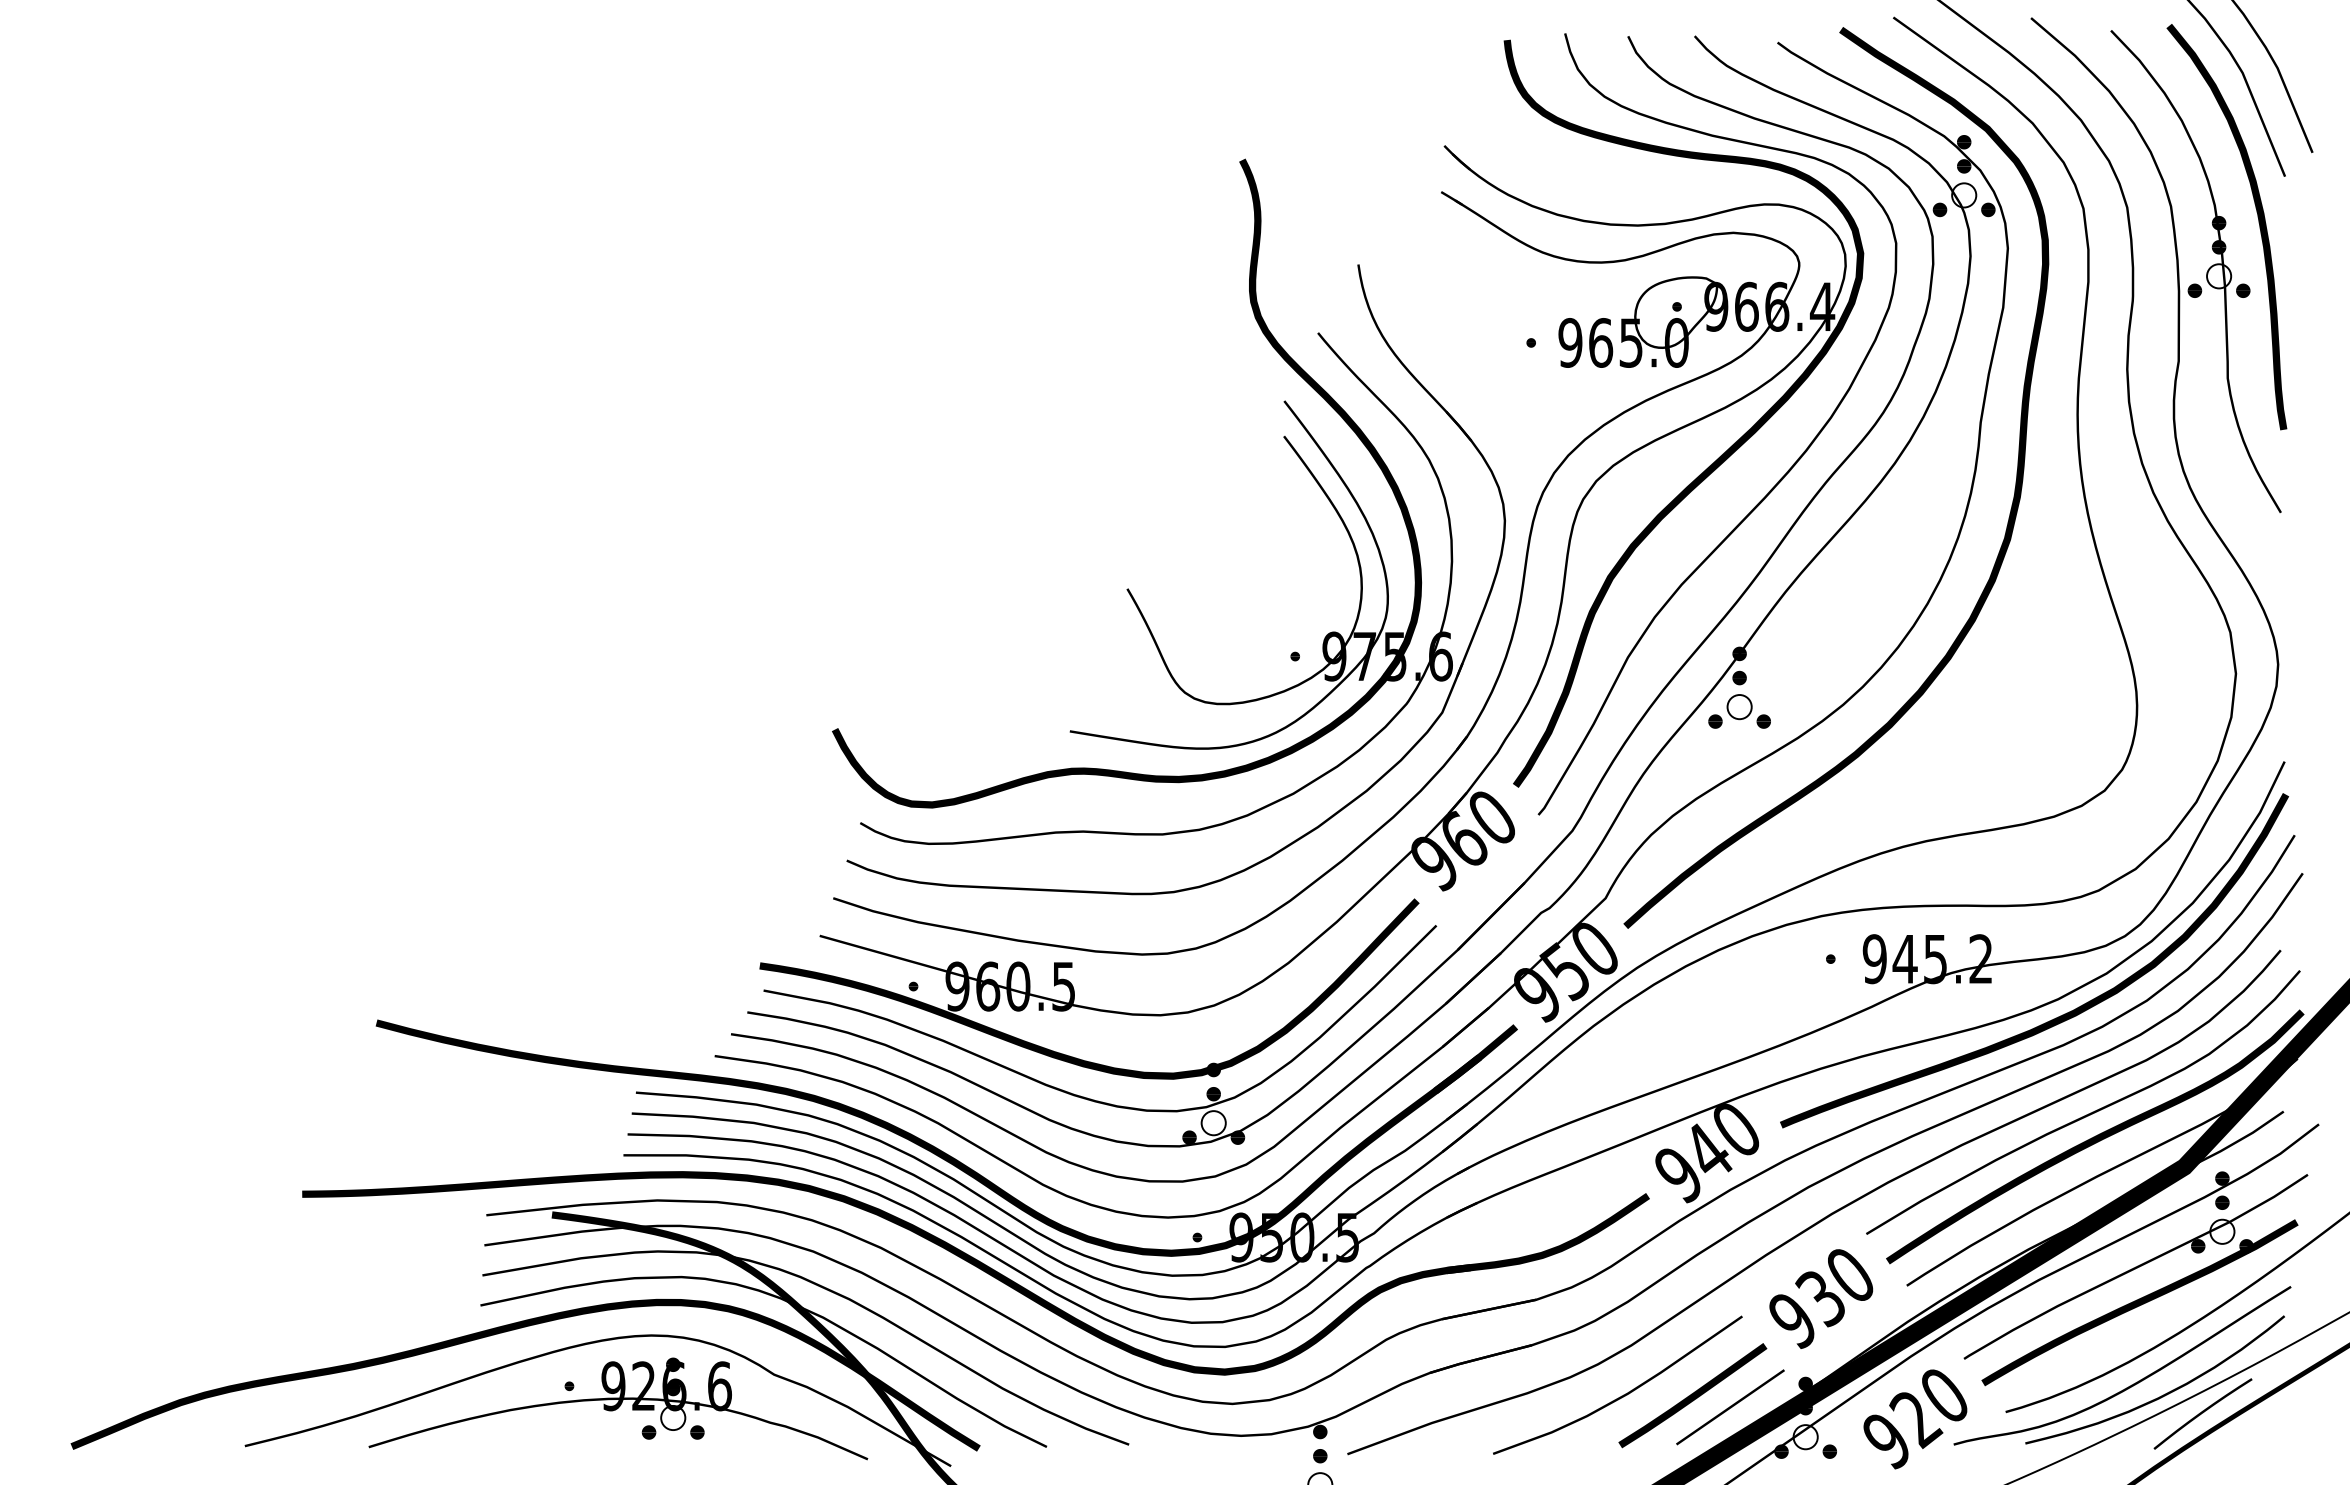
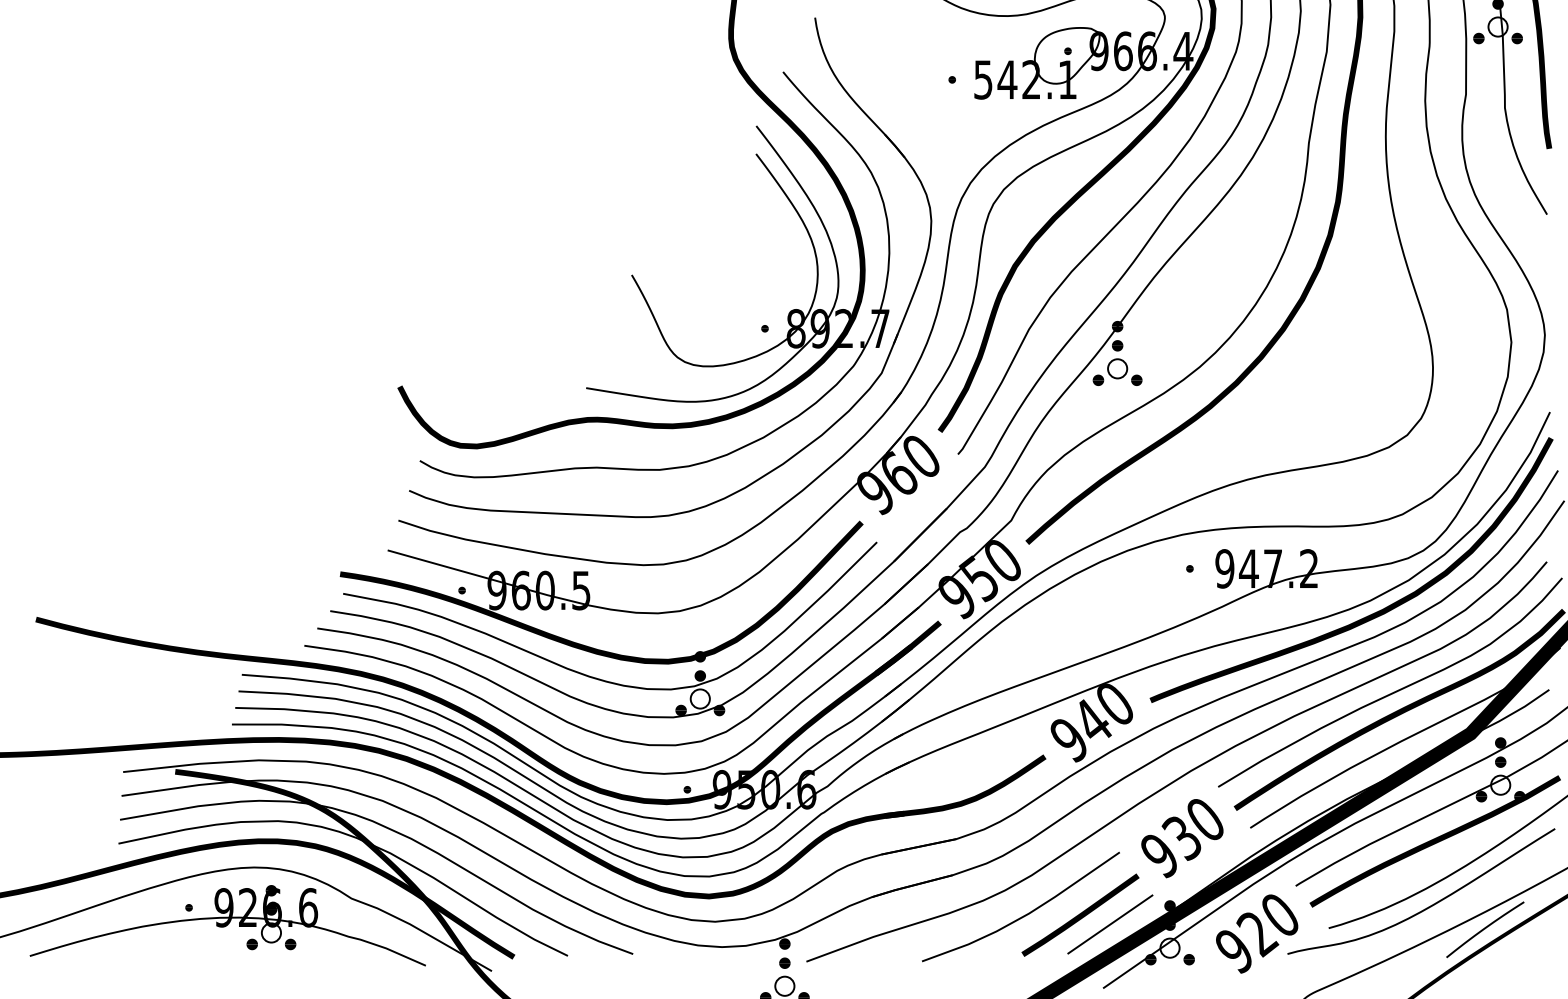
text: (1623, 342) -> (1025, 79), 965.0 -> 542.1
text: (1387, 656) -> (838, 328), 975.6 -> 892.7
text: (1935, 959) -> (1273, 569), 945.2 -> 947.2
text: (1347, 1237) -> (806, 789), 950.5 -> 950.6
curve: (2161, 1395) -> (1452, 915), removed

